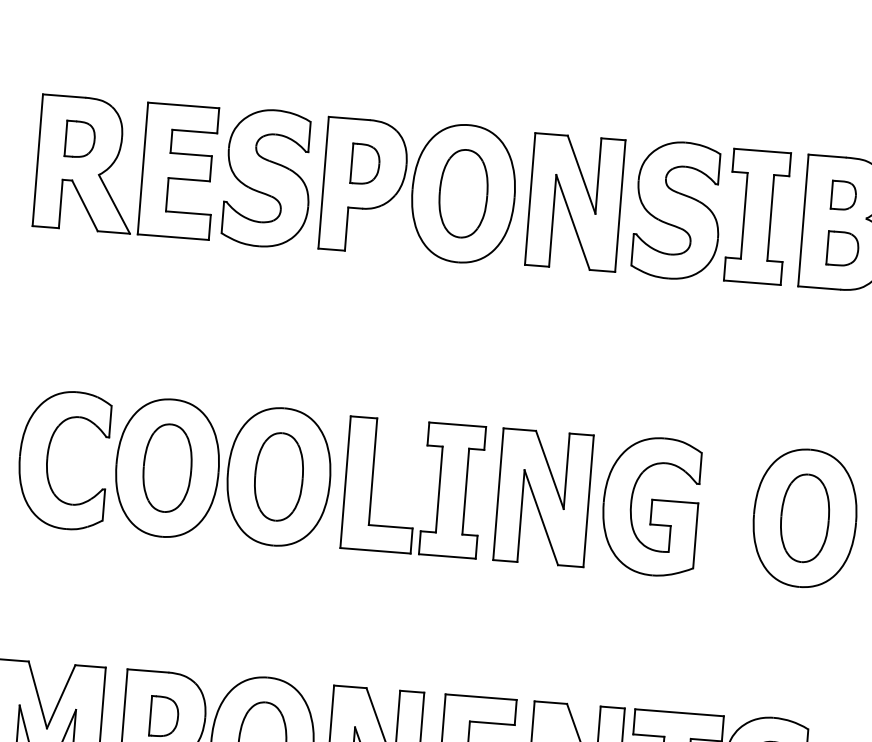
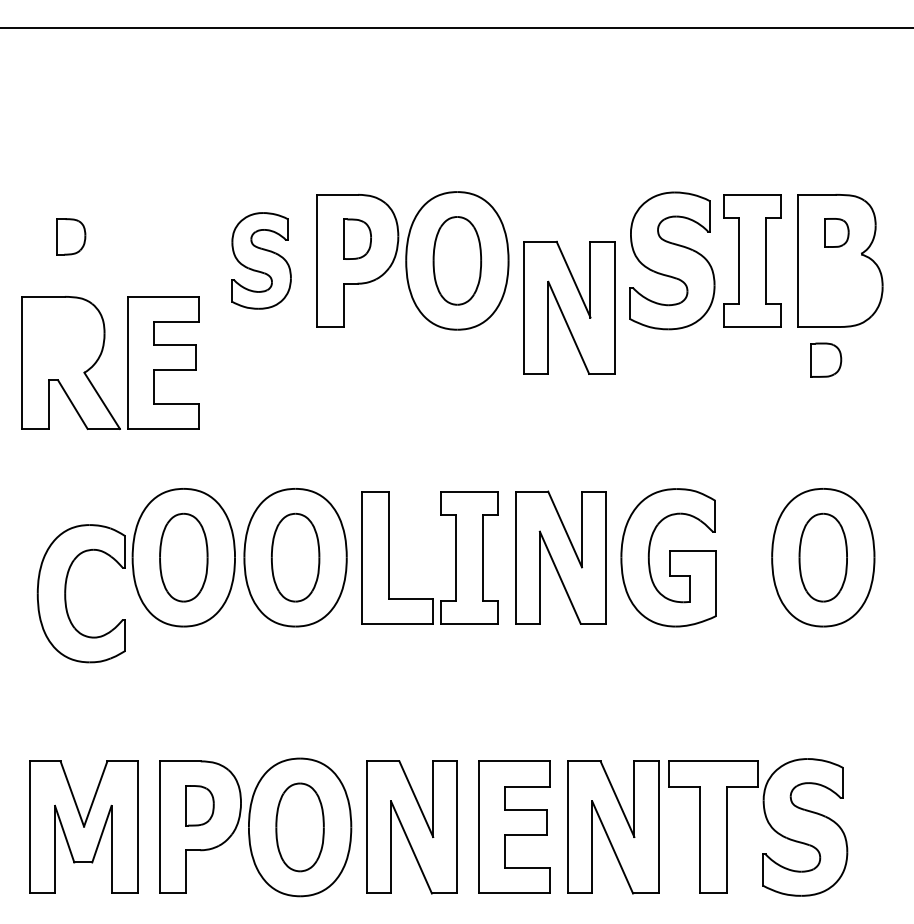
part: (116, 160) -> (100, 357), moved
part: (268, 177) -> (261, 260), size x0.7
part: (575, 202) -> (569, 307), moved
part: (843, 248) -> (826, 359), moved
part: (48, 458) -> (66, 593), moved

